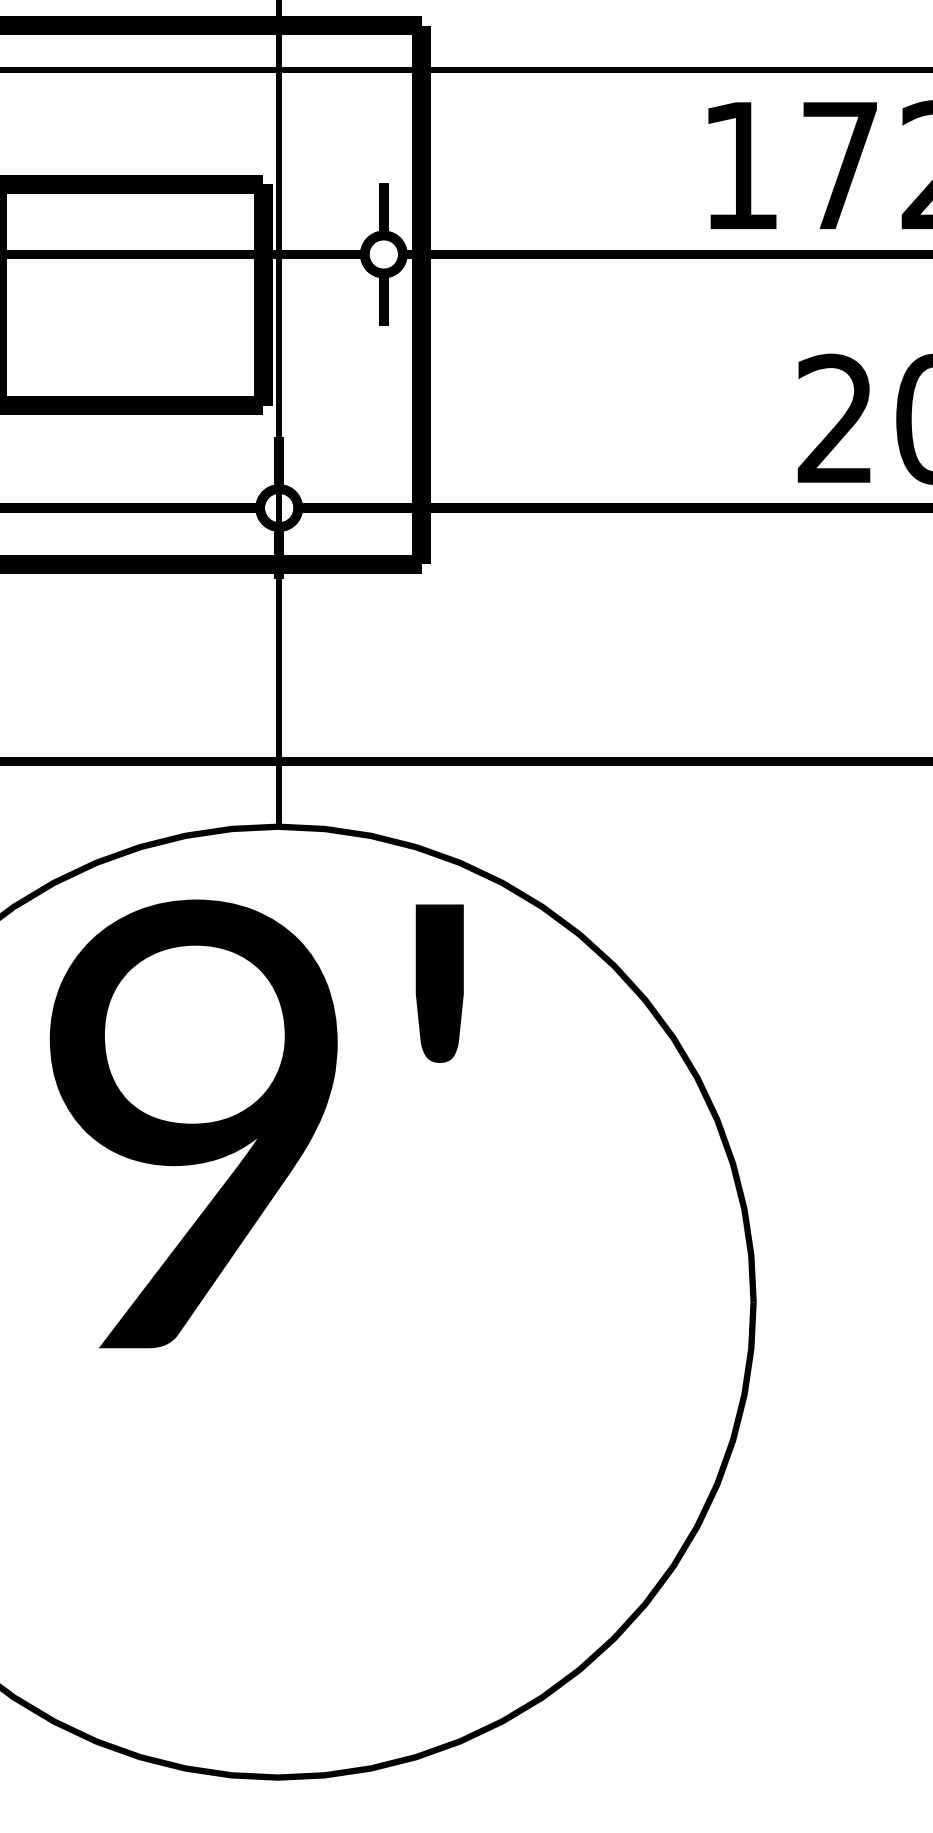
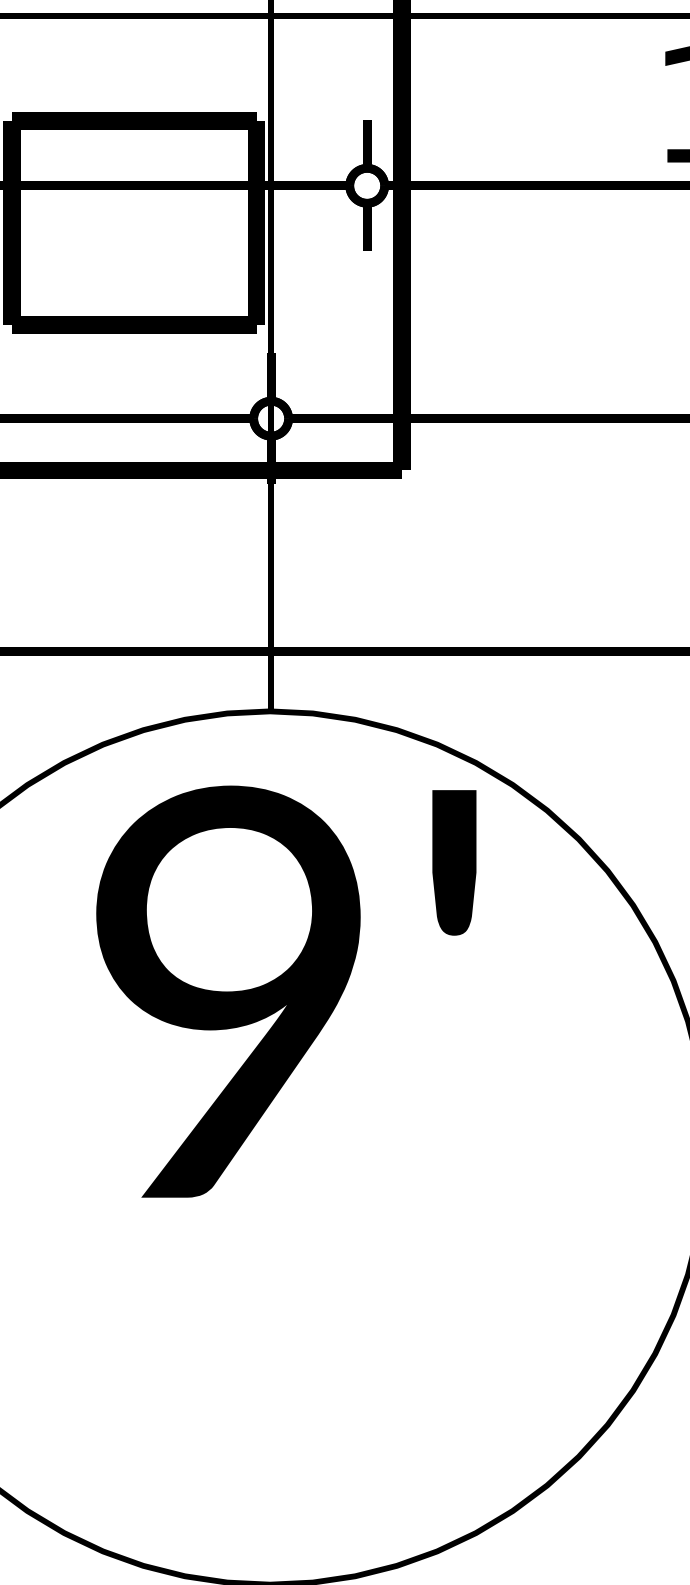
text: (256, 1123) -> (286, 991), moved

